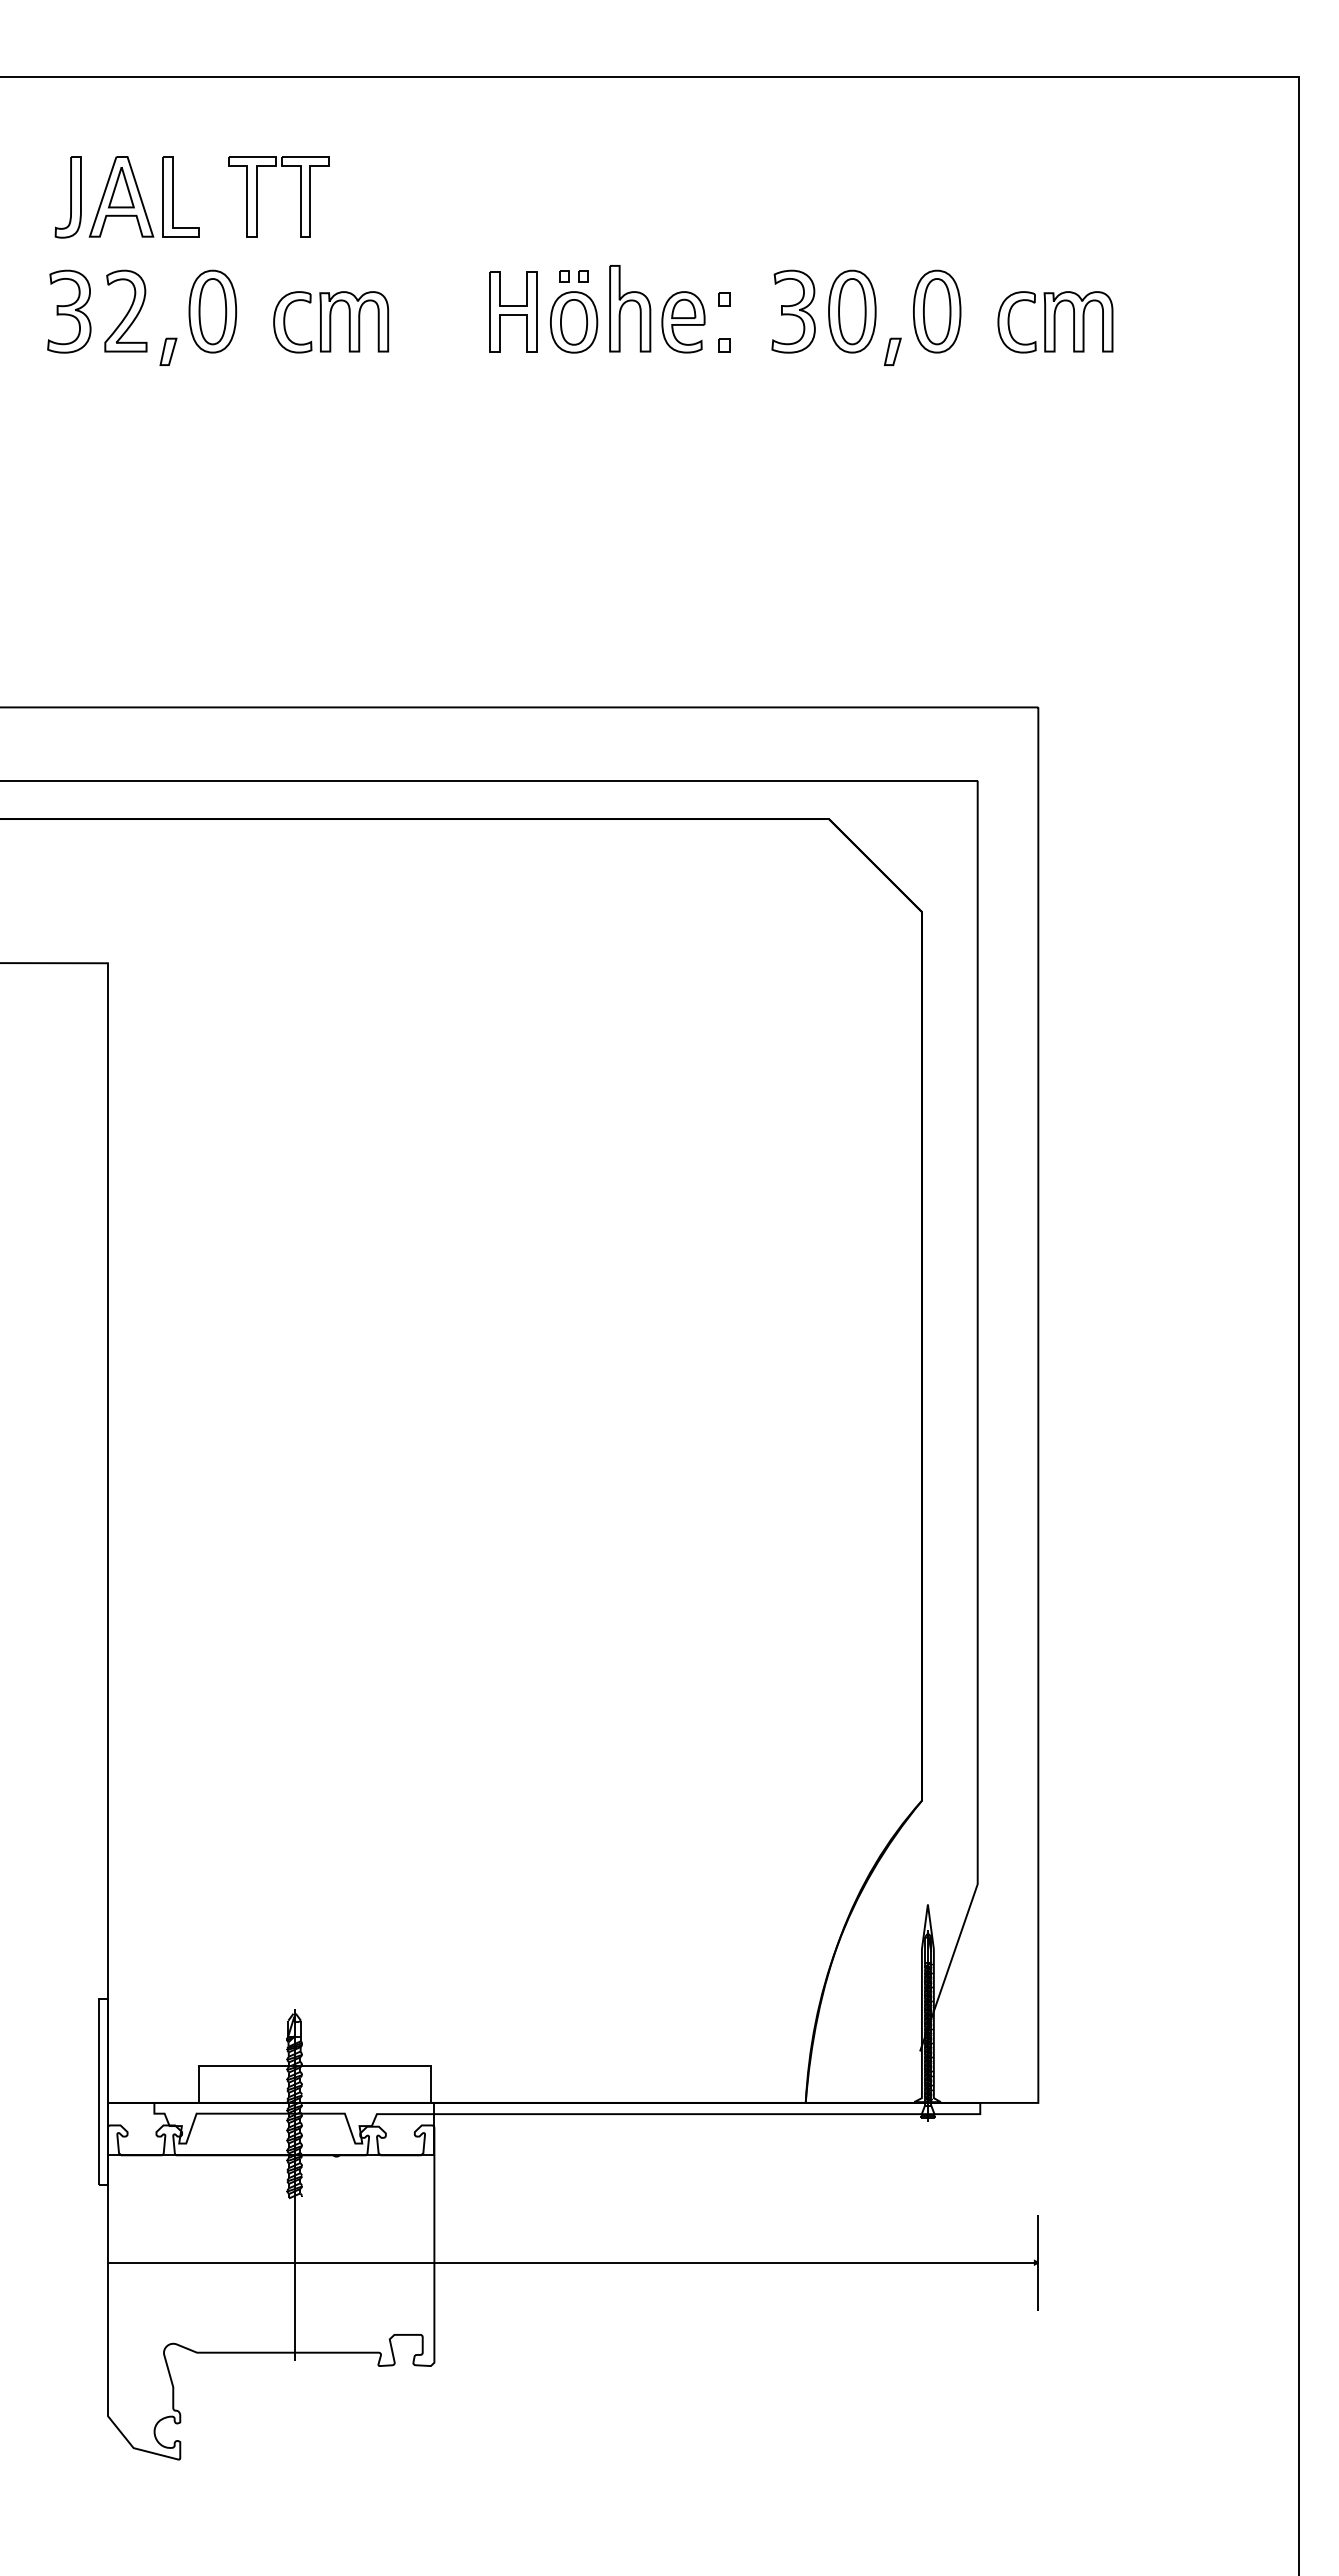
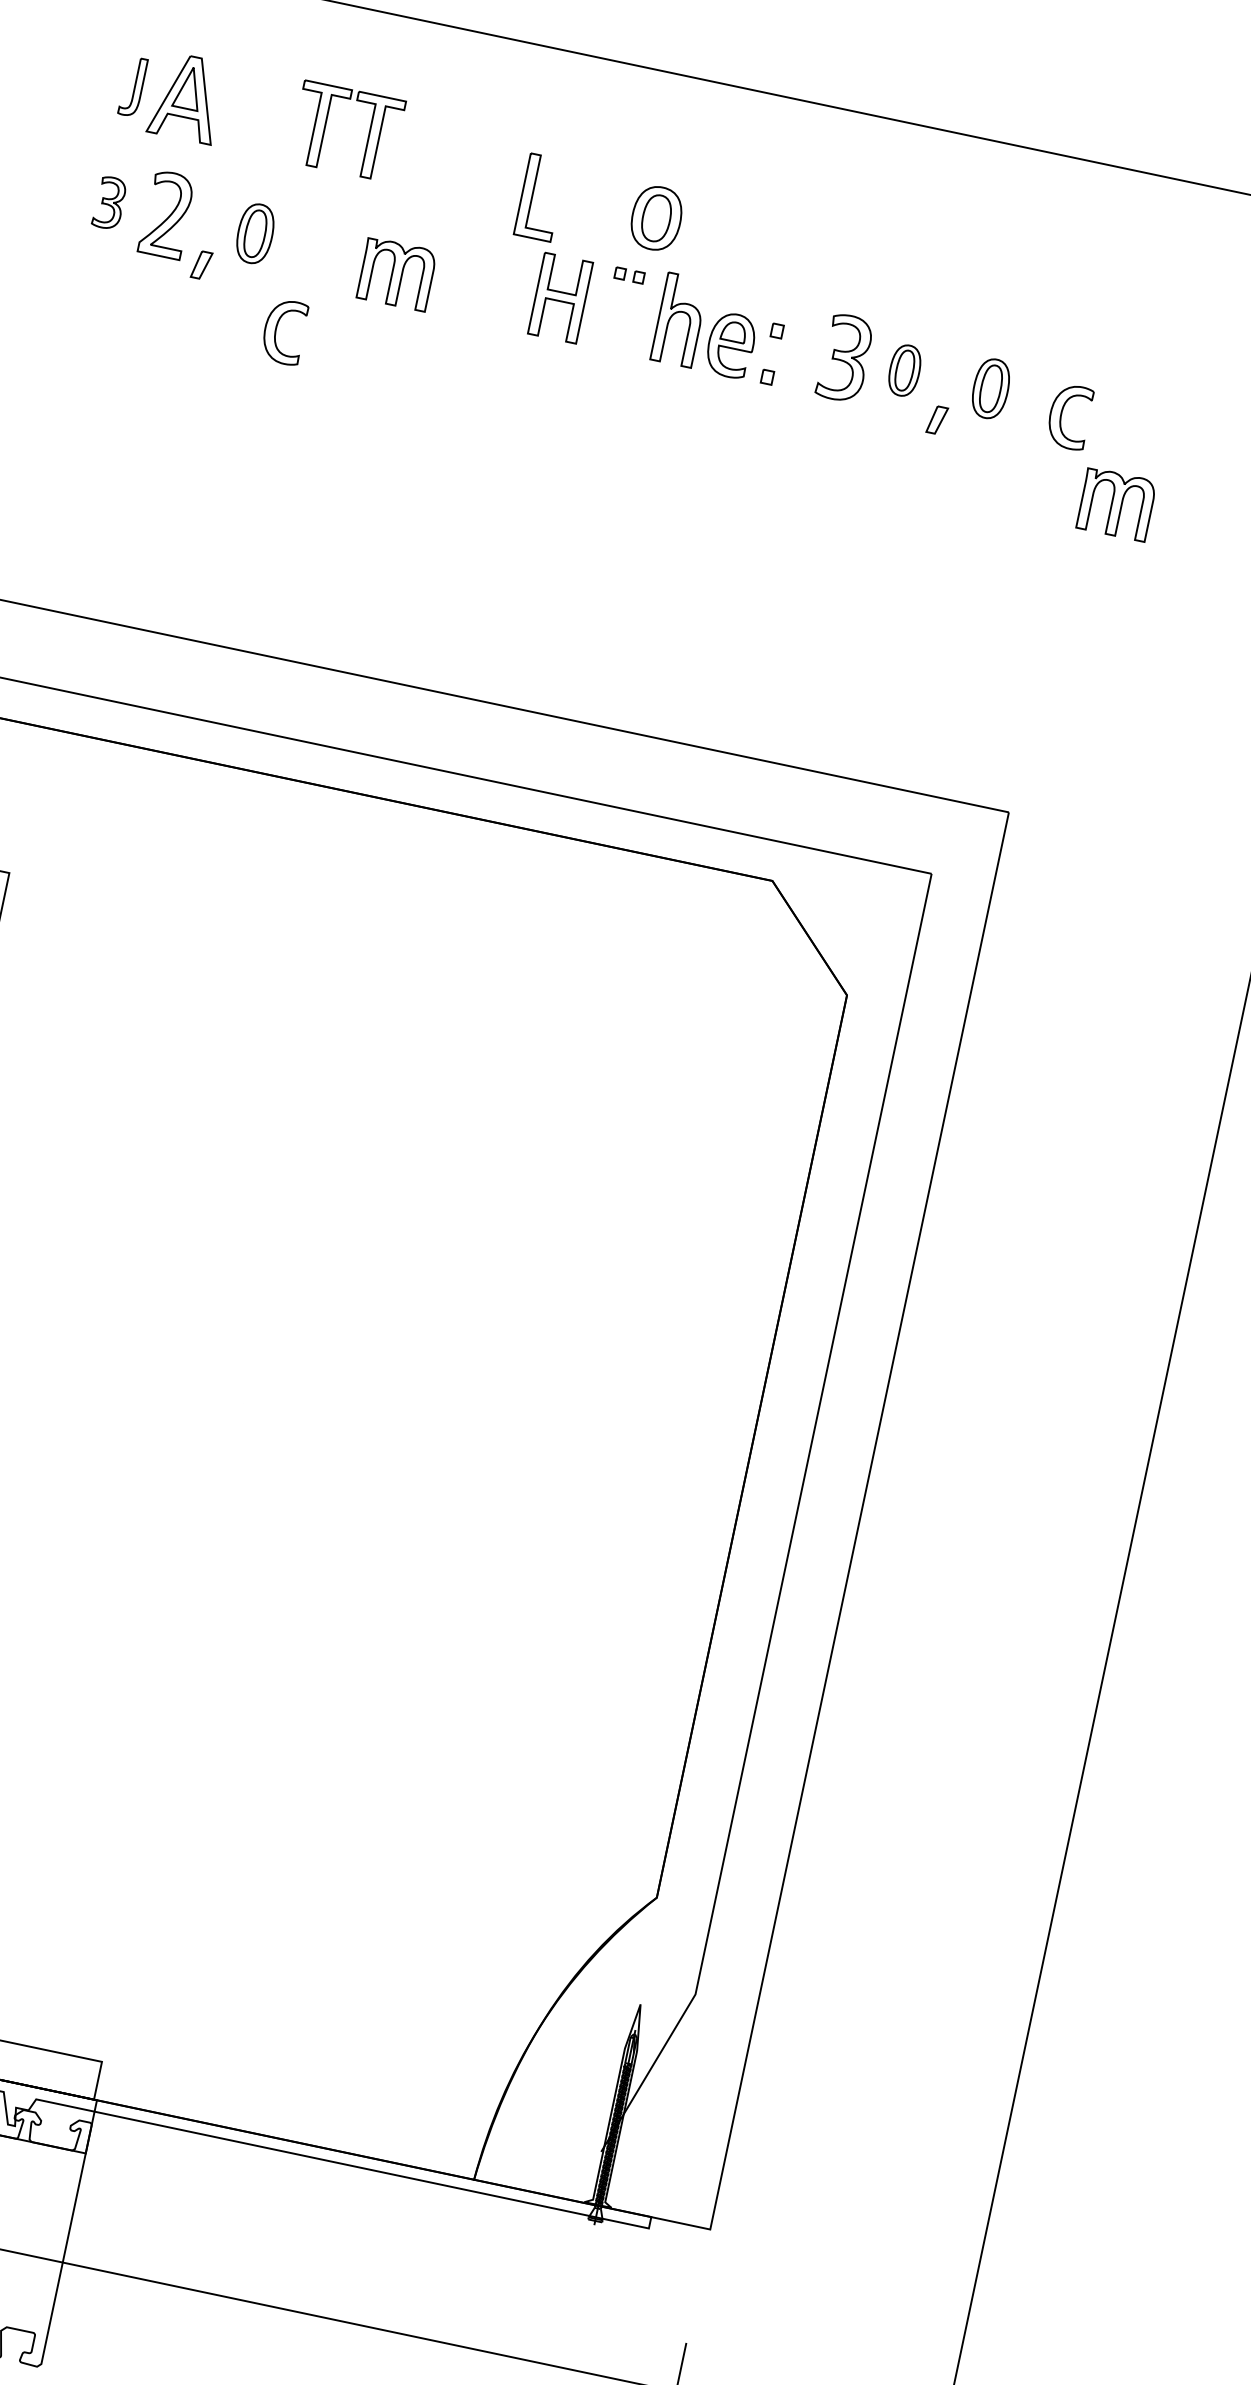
part: (173, 196) -> (533, 195), moved
part: (67, 197) -> (132, 86), size x0.7
part: (69, 311) -> (109, 202), size x0.6
part: (212, 311) -> (255, 233), size x0.7
part: (852, 311) -> (904, 370), size x0.6
part: (937, 311) -> (991, 388), size x0.7
part: (1078, 321) -> (1116, 504), moved
part: (285, 322) -> (277, 330), moved
part: (574, 322) -> (656, 218), moved

